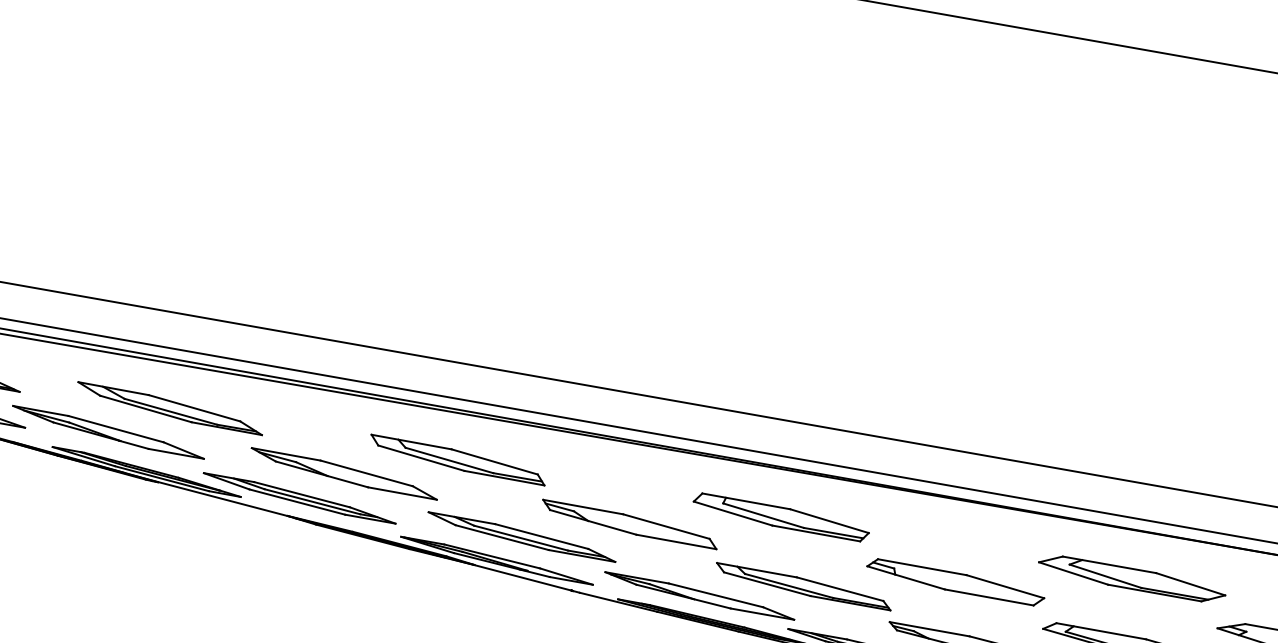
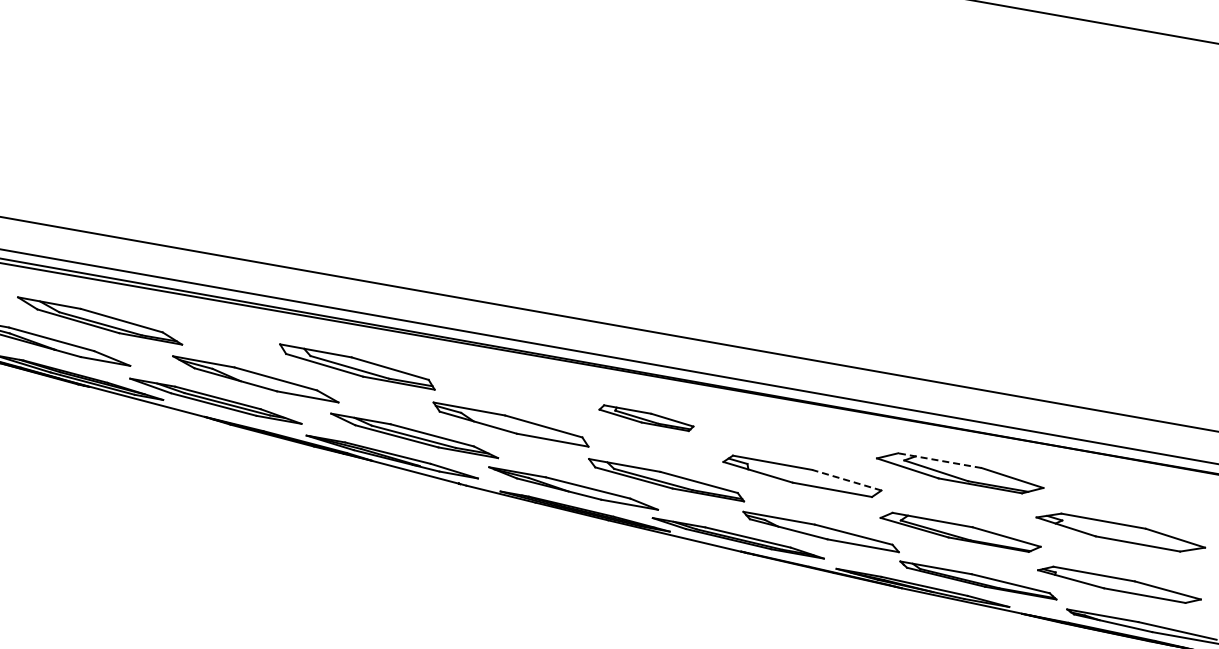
part: (781, 516) -> (646, 417), size x0.6
line: (1109, 564) -> (939, 460), solid -> dashed
line: (1004, 587) -> (846, 480), solid -> dashed

